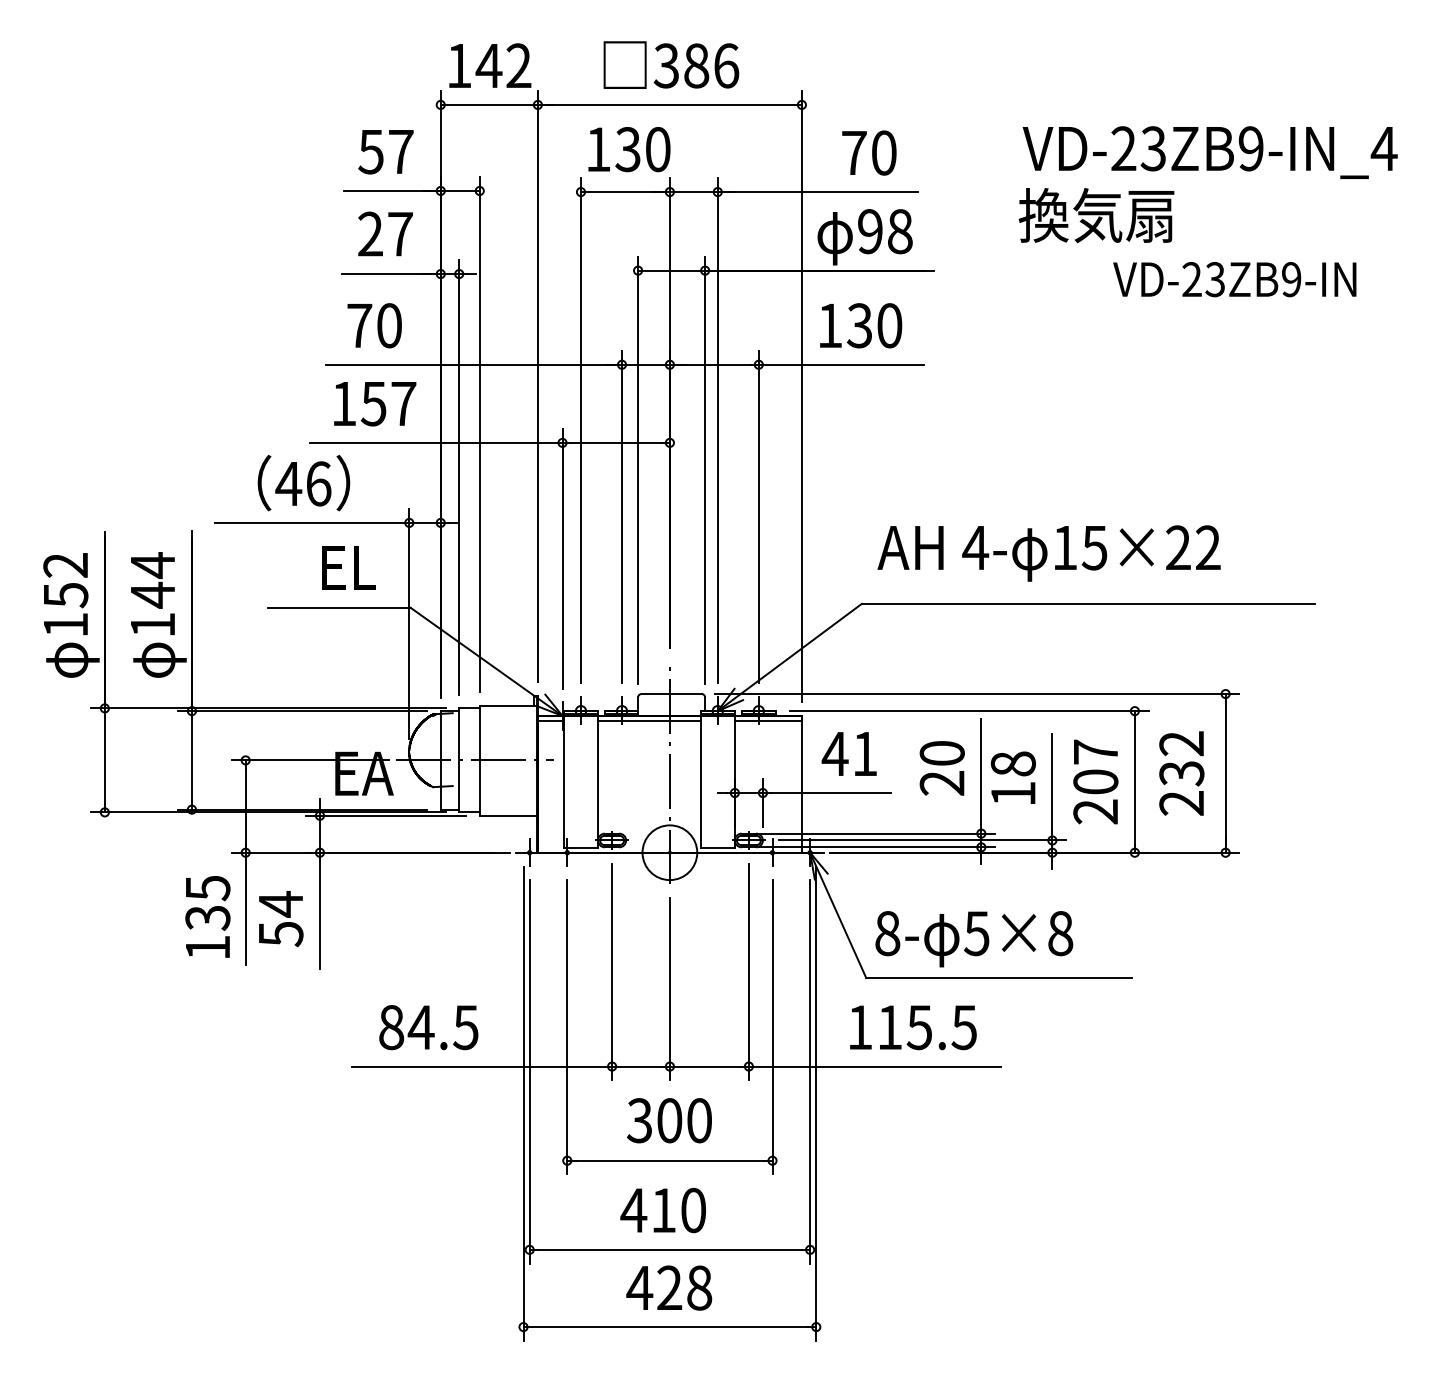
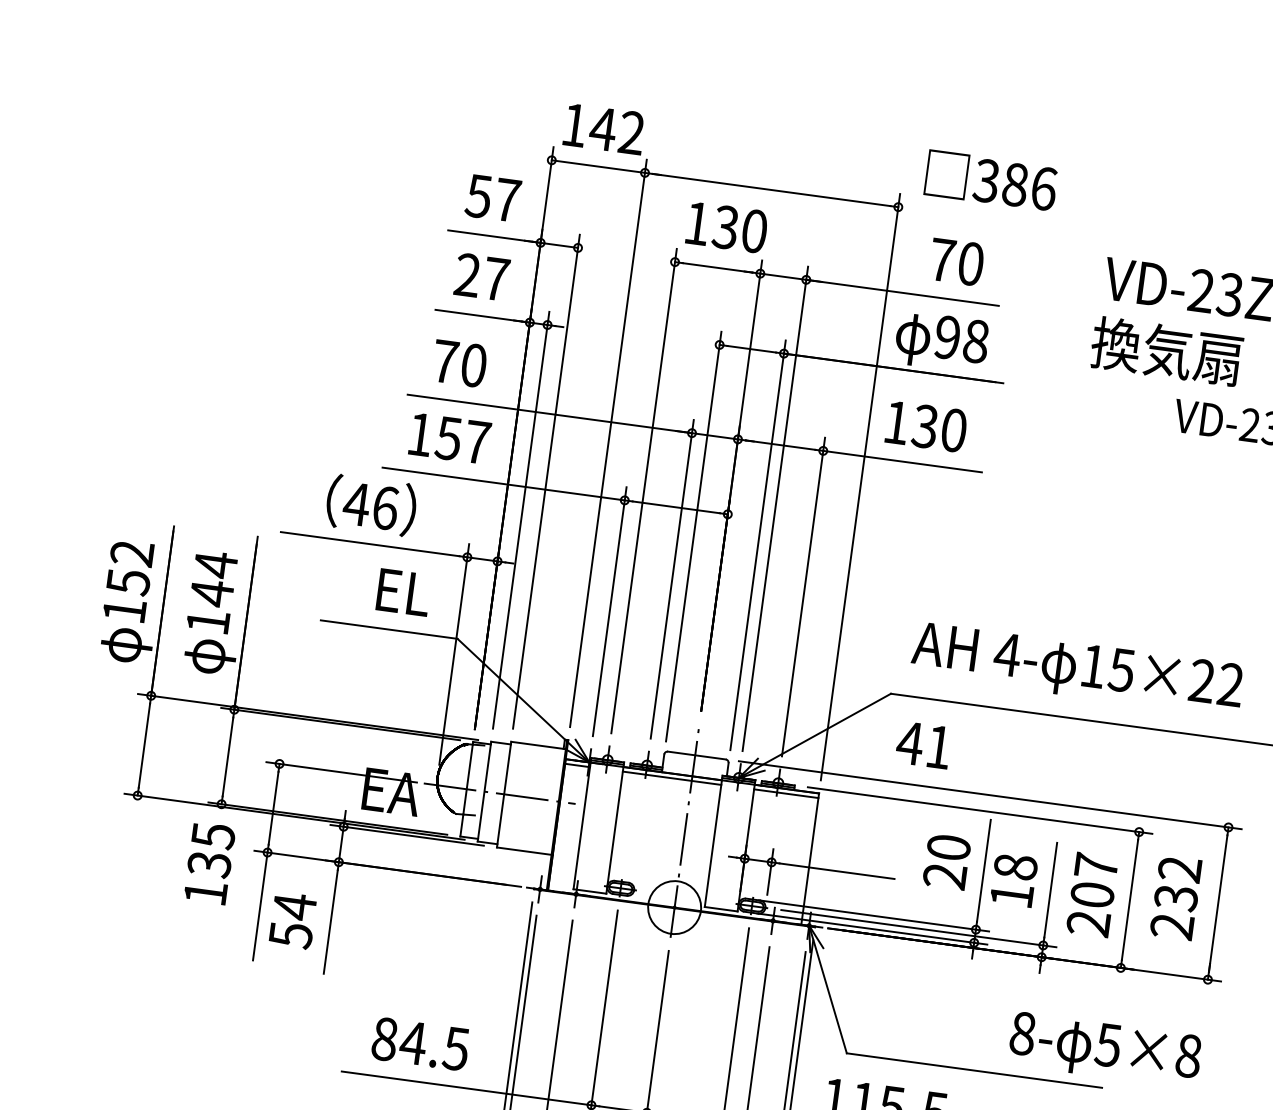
text: (671, 64) -> (991, 180), moved
text: (848, 753) -> (922, 744), moved
text: (207, 916) -> (209, 863), moved
text: (974, 939) -> (1105, 1050), moved

